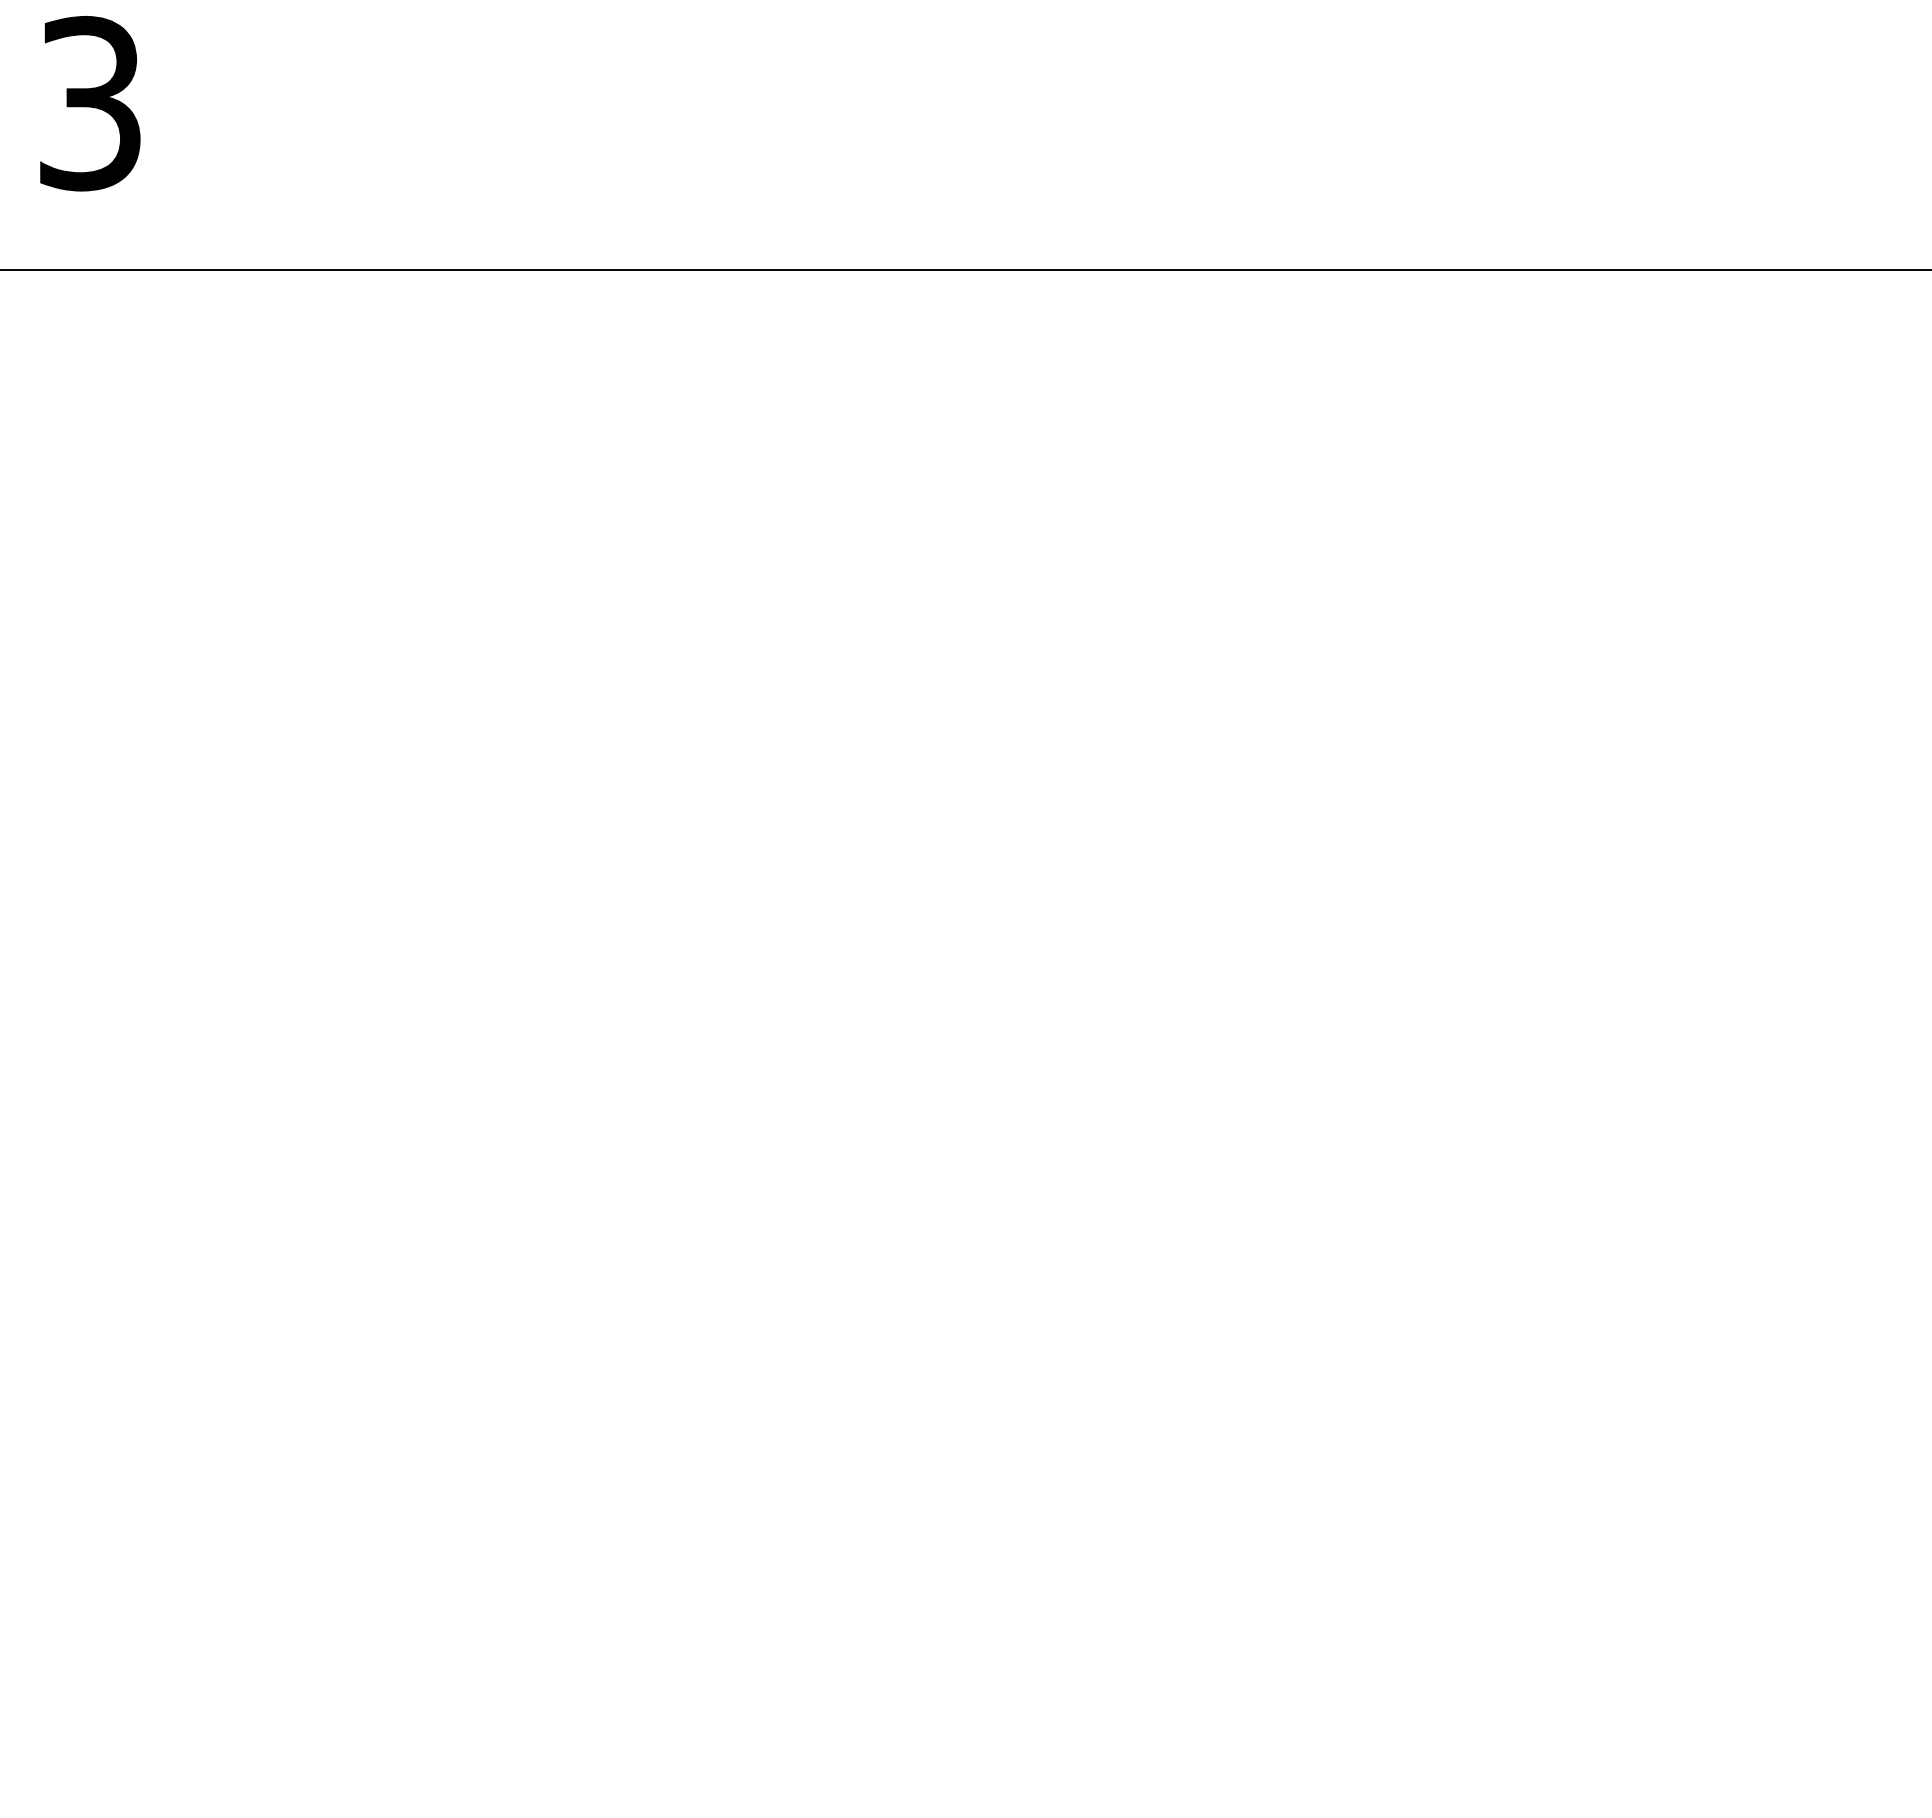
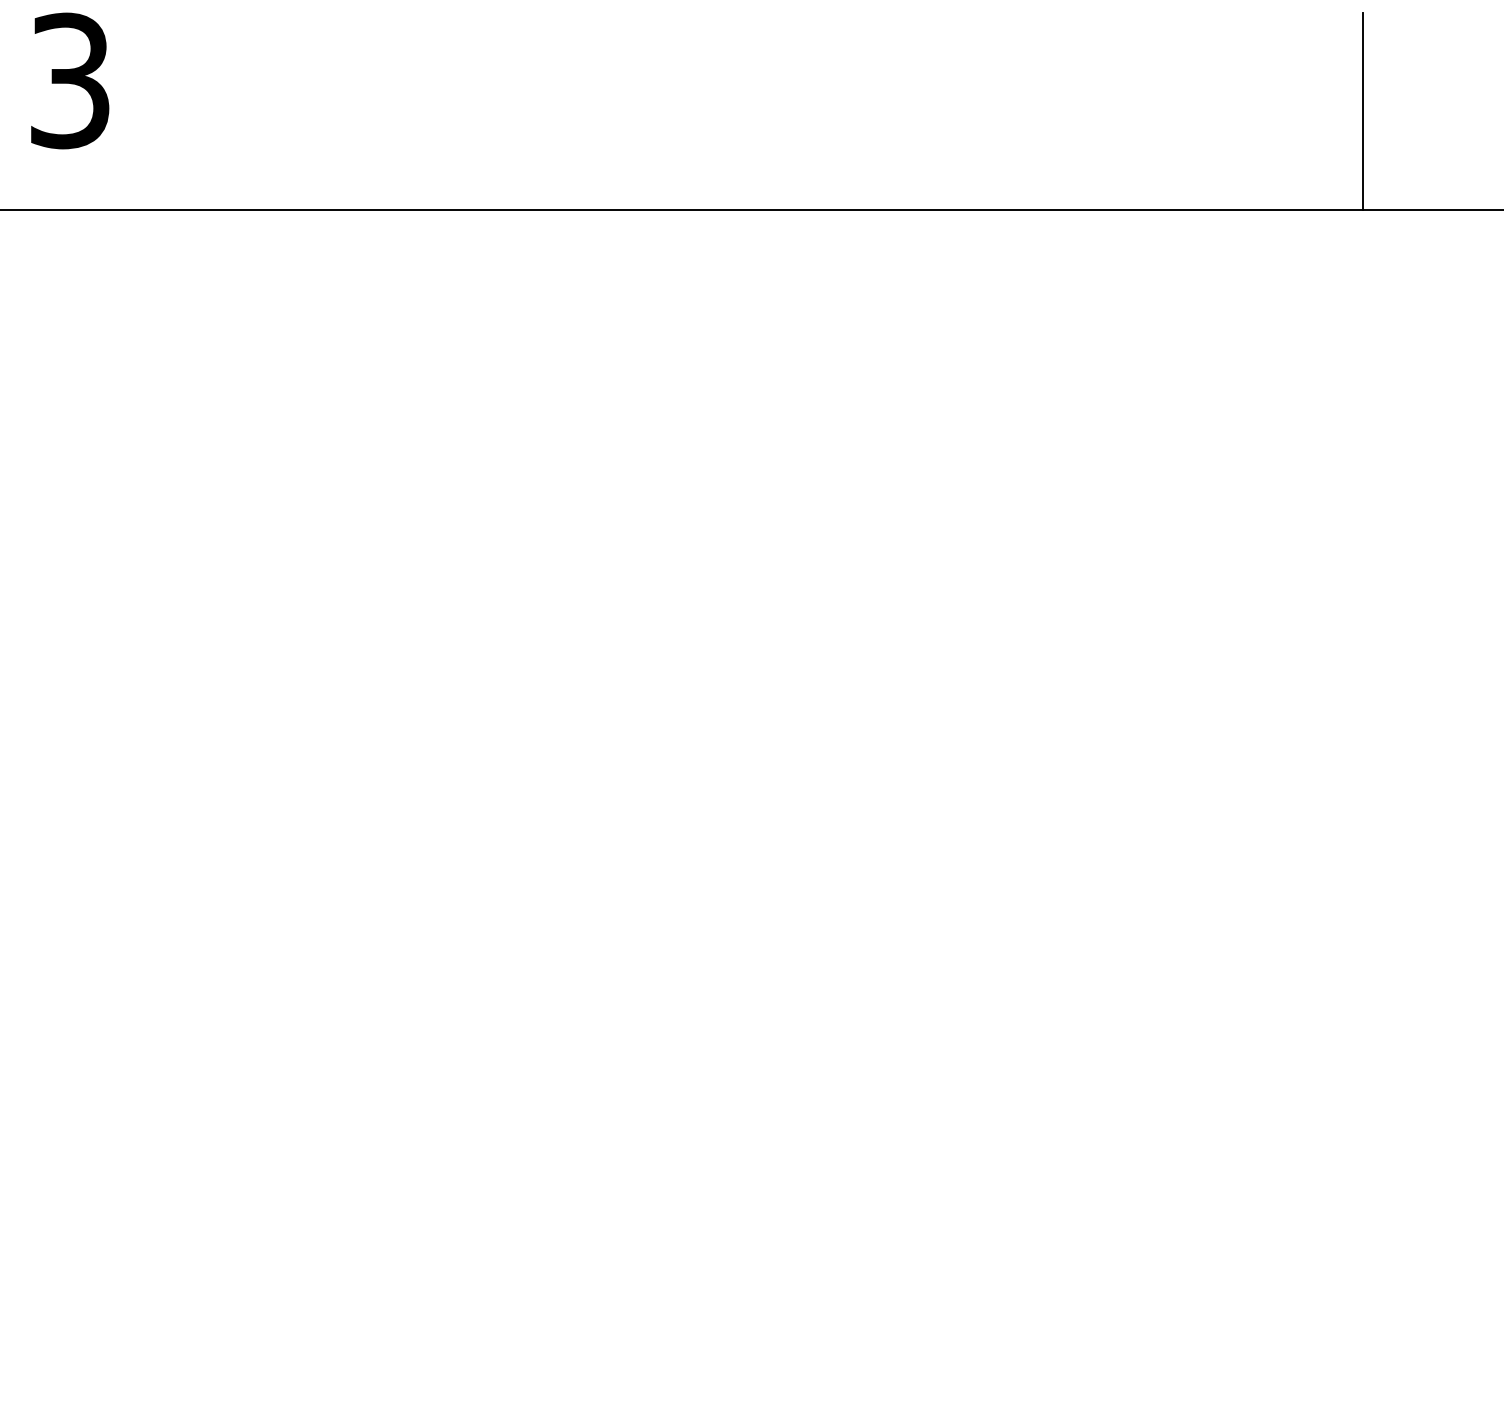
line: (1750, 142) -> (1362, 111), added

